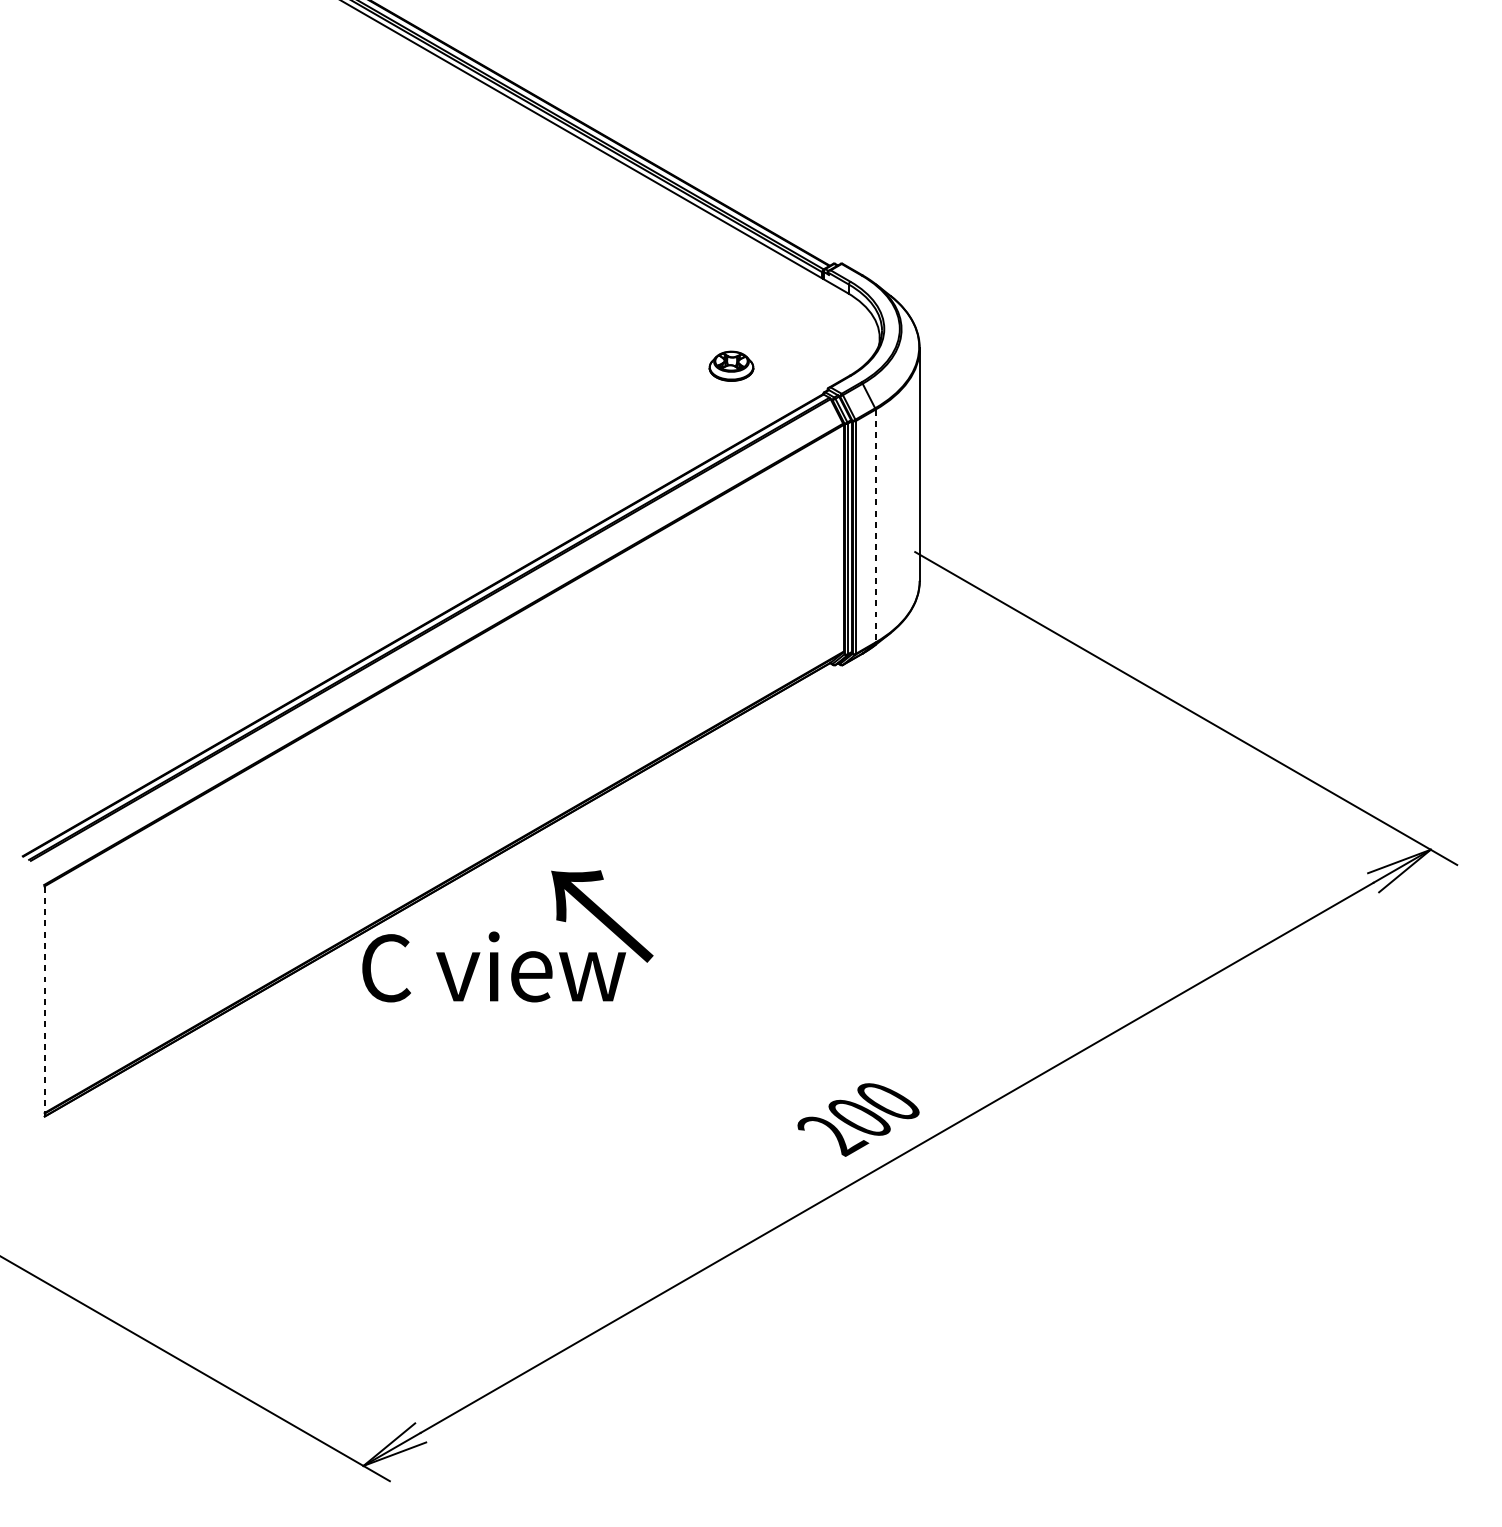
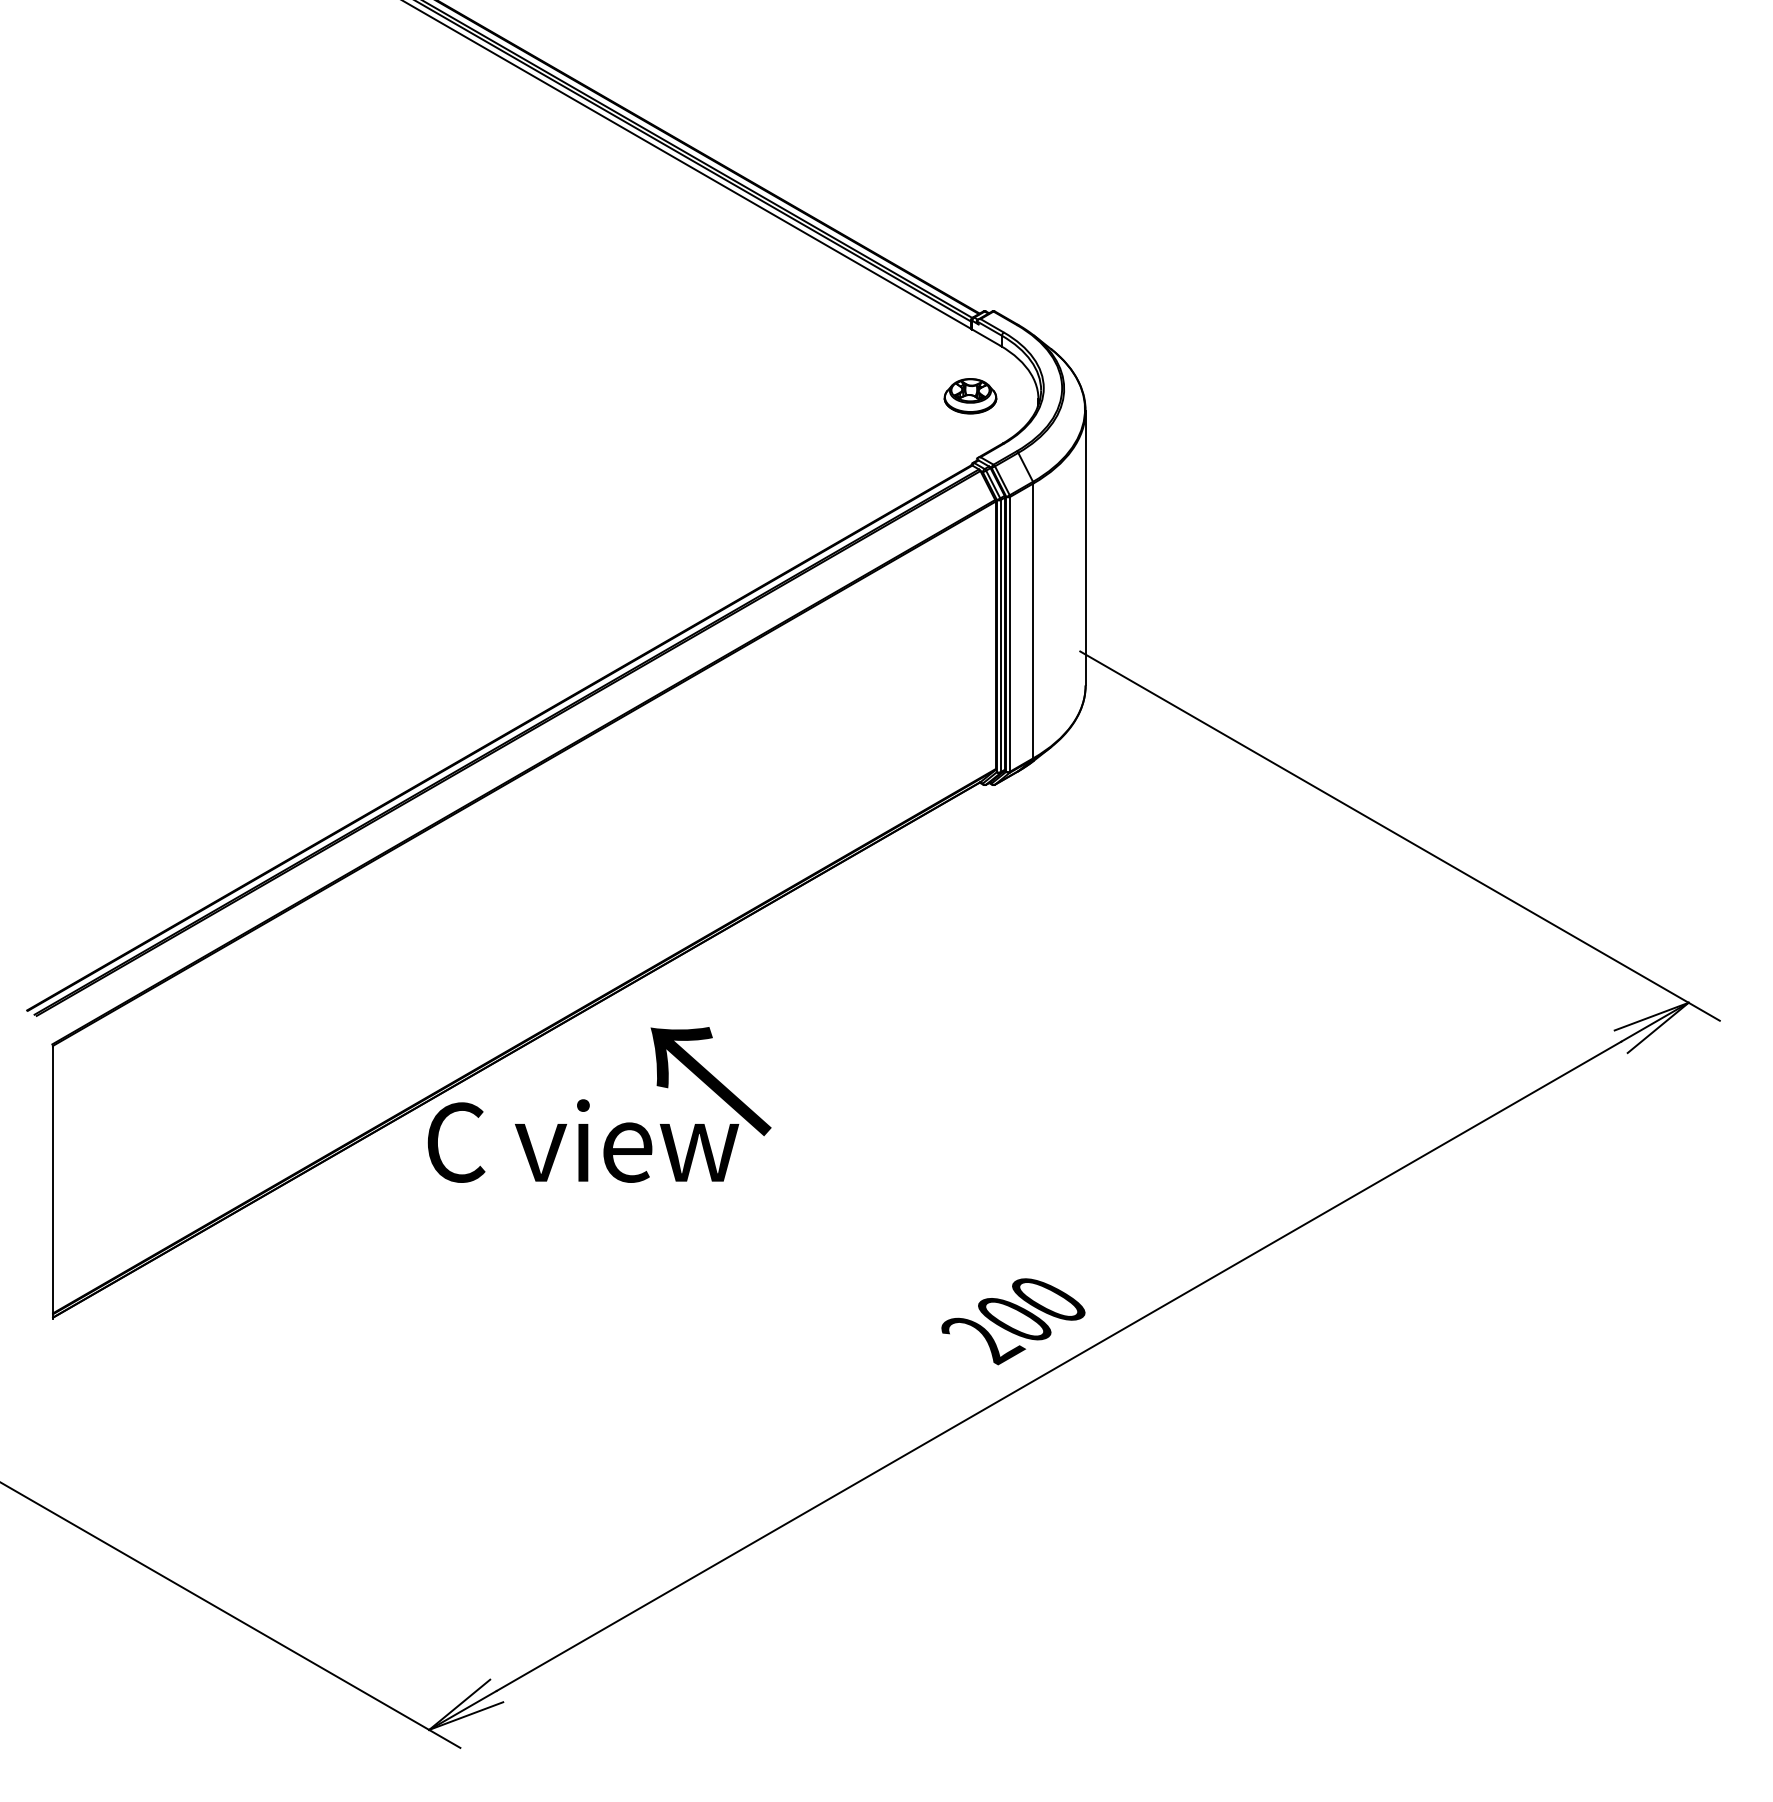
part: (731, 366) -> (970, 396), moved
line: (875, 526) -> (1033, 621), dashed -> solid
line: (45, 1002) -> (53, 1183), dashed -> solid

